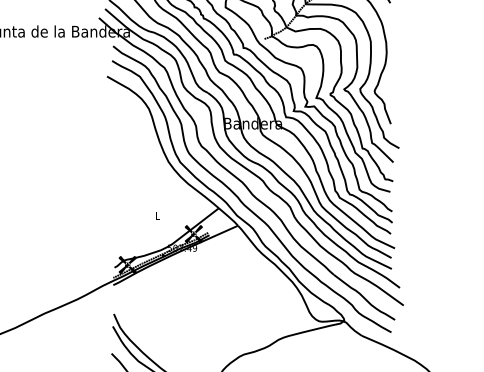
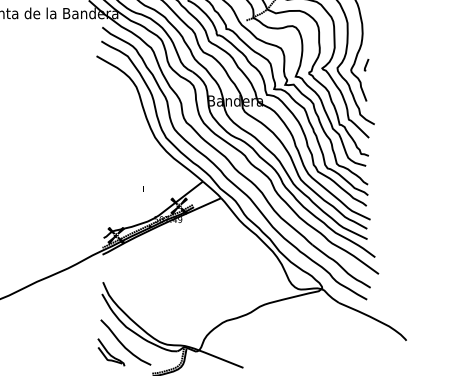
line: (390, 86) -> (366, 65), added

